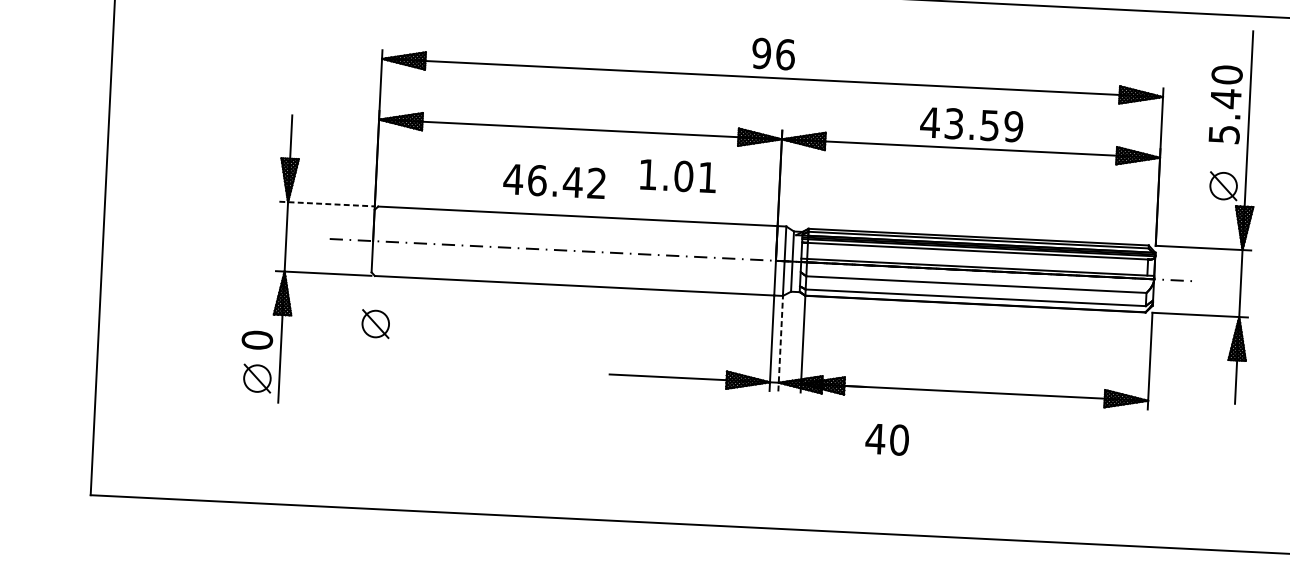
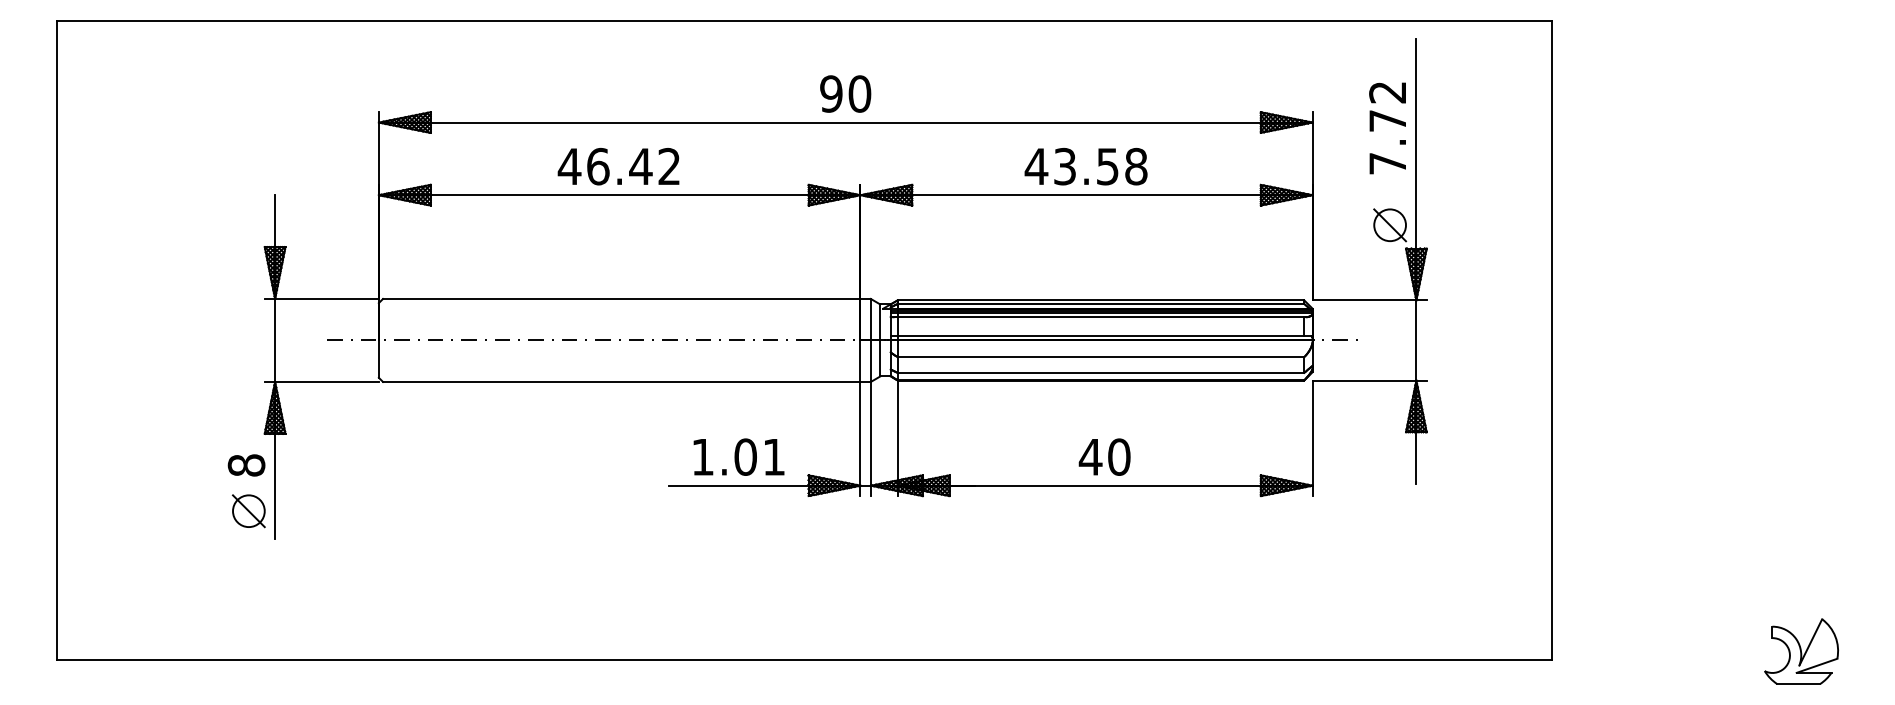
text: (785, 54) -> (859, 93), 96 -> 90
text: (1225, 104) -> (1387, 127), 5.40 -> 7.72
text: (1013, 126) -> (1136, 166), 43.59 -> 43.58
text: (677, 175) -> (738, 456), moved
text: (554, 181) -> (618, 166), moved
line: (327, 203) -> (322, 298), dashed -> solid
part: (375, 324) -> (386, 439), removed
text: (257, 340) -> (246, 465), 0 -> 8
line: (780, 343) -> (870, 438), dashed -> solid
text: (887, 439) -> (1104, 456), moved

